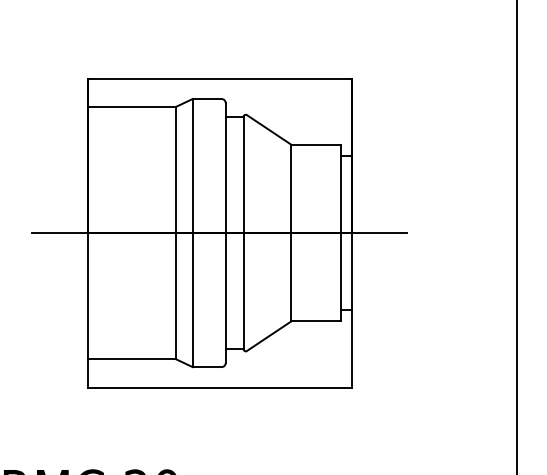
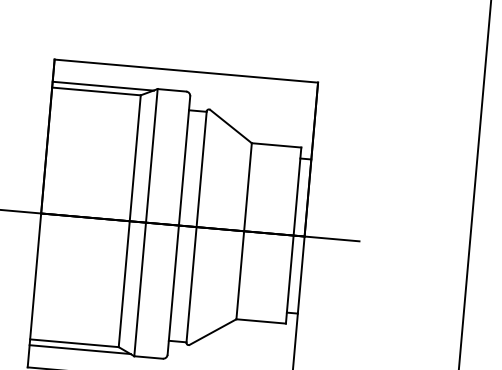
line: (138, 100) -> (103, 85), added
line: (138, 365) -> (80, 349), added

